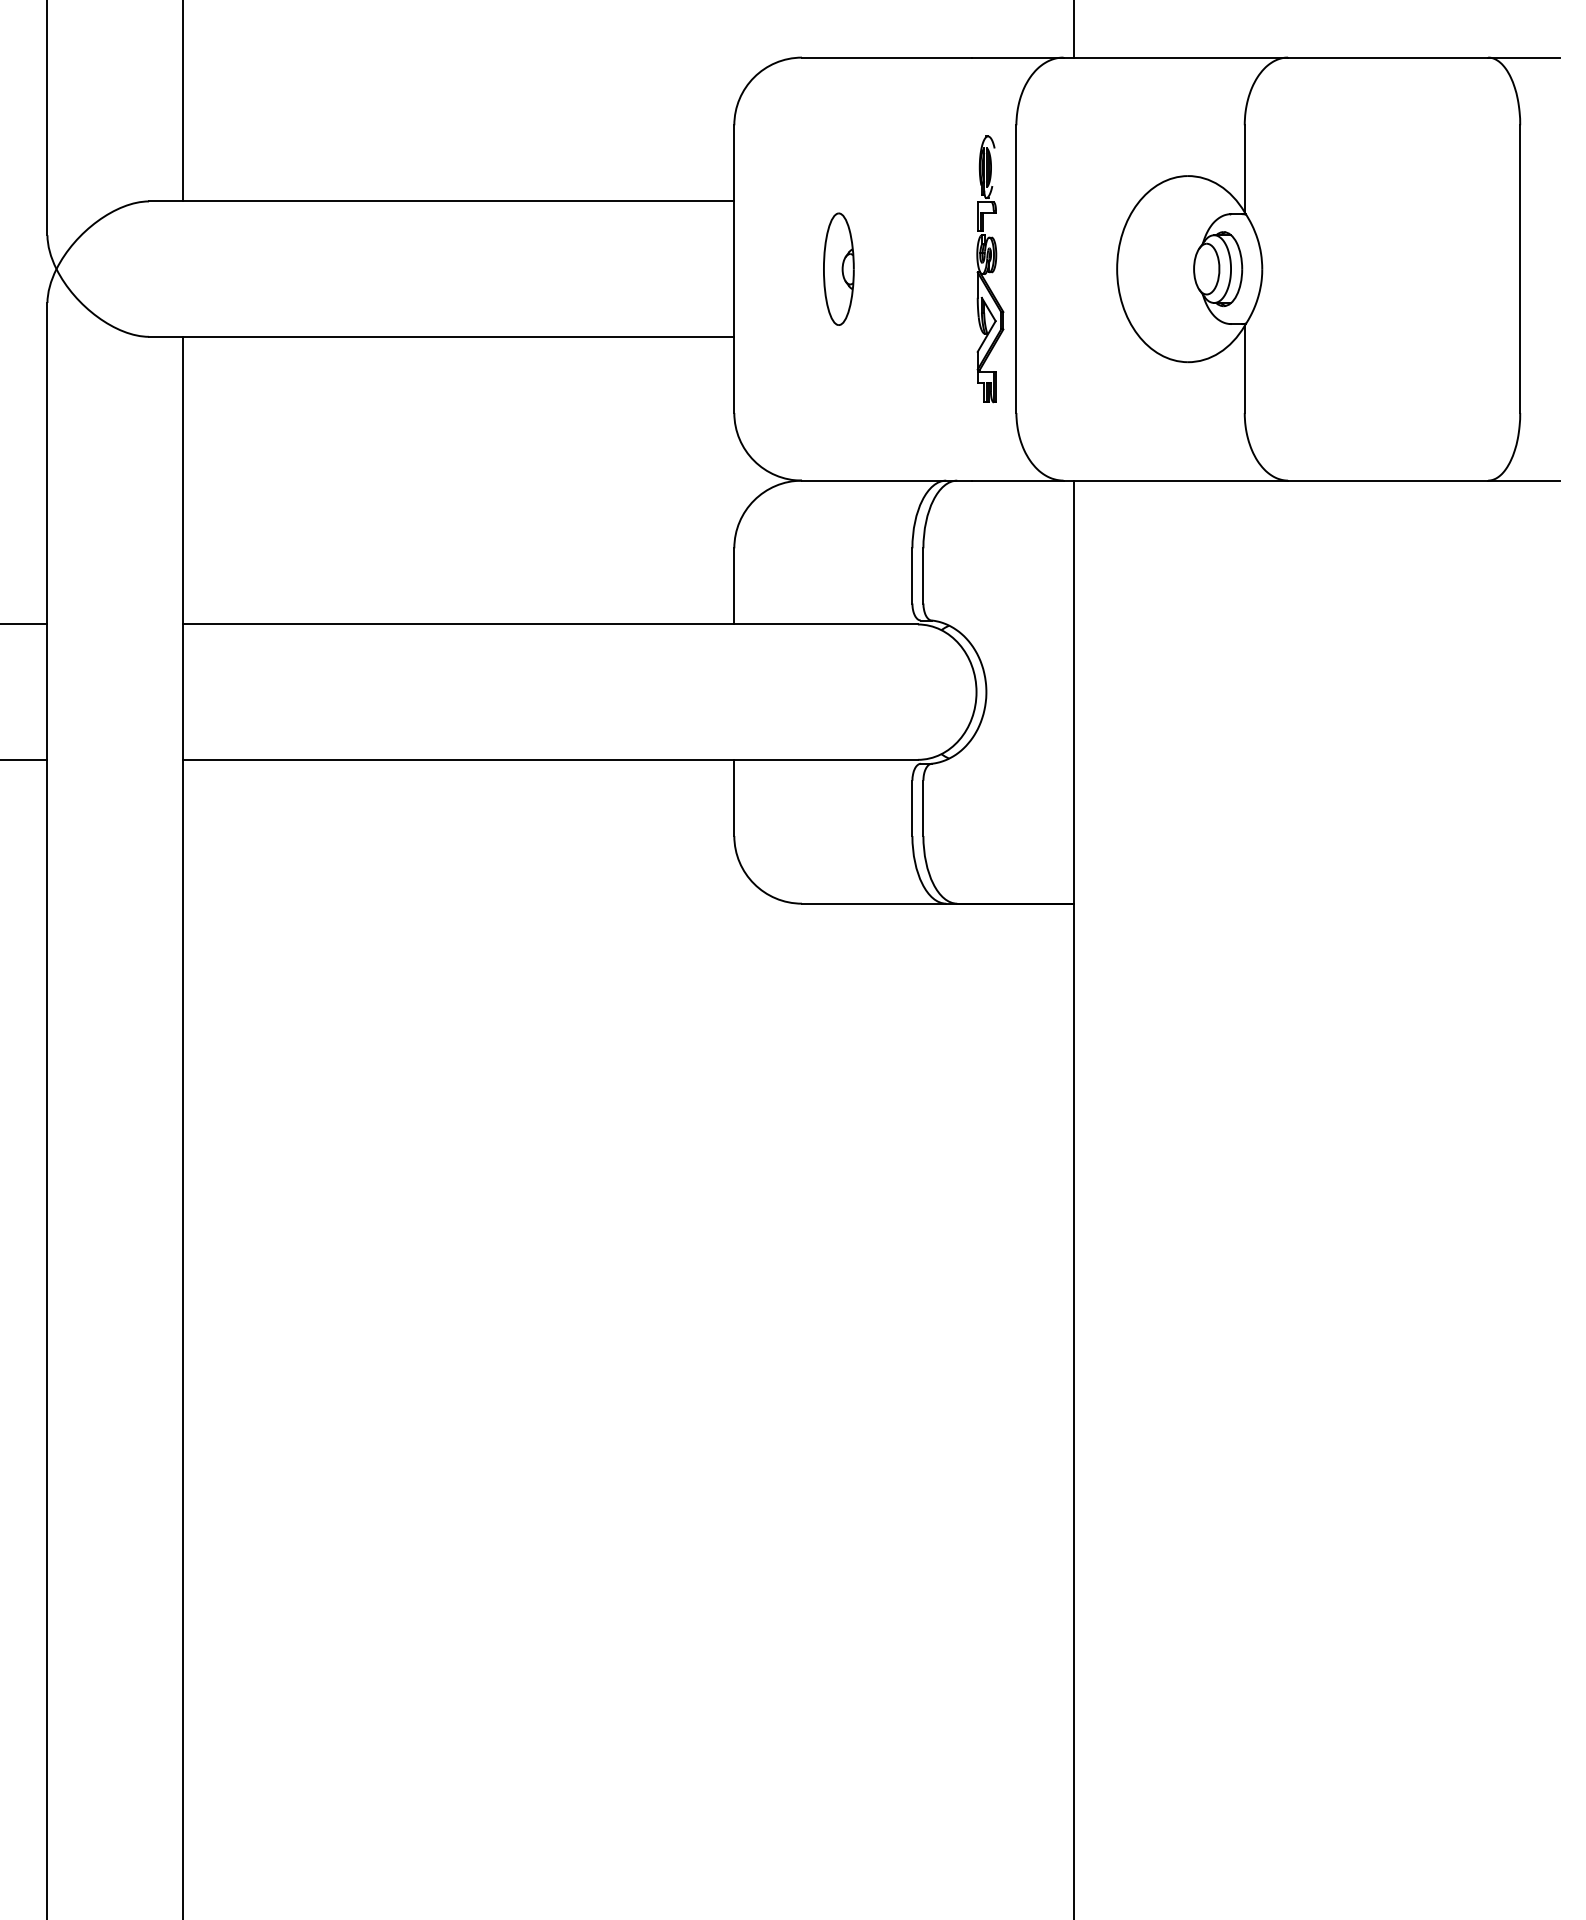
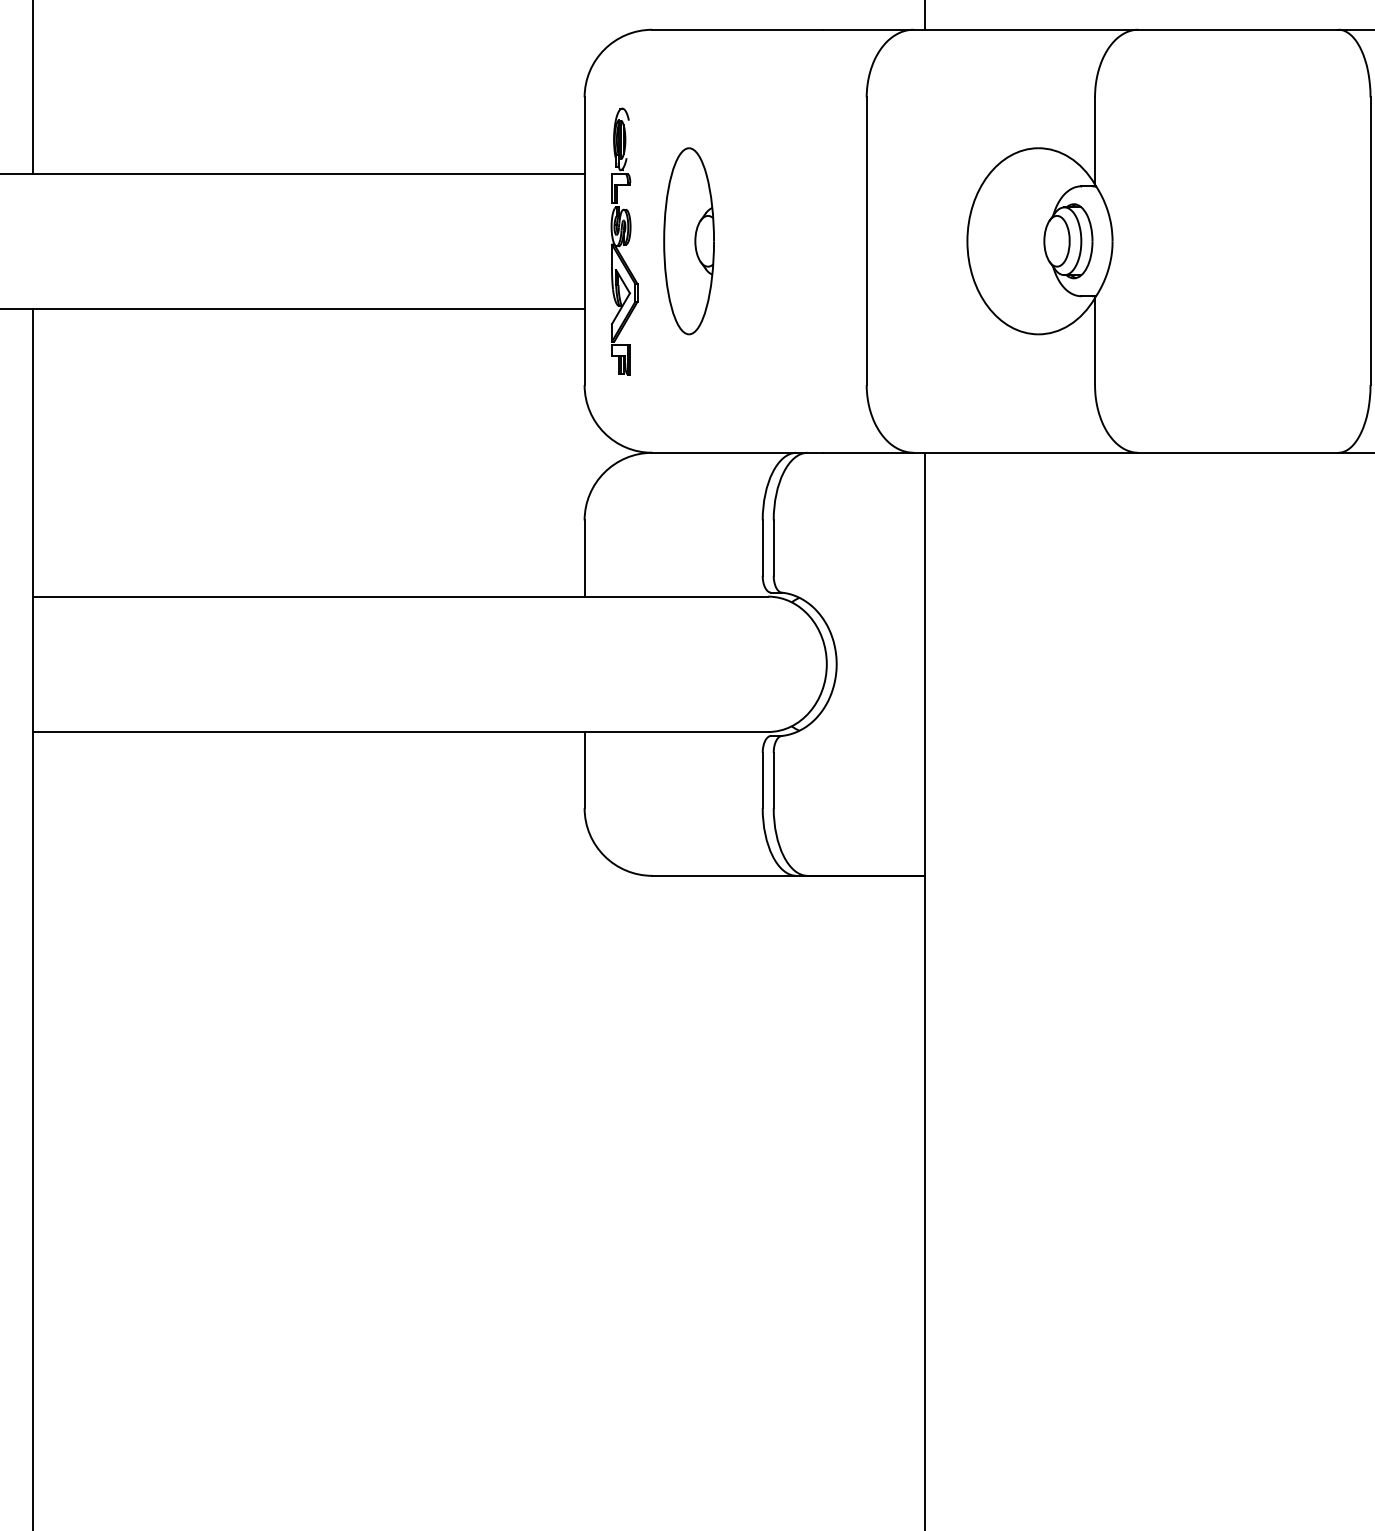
part: (838, 269) -> (688, 241), size x1.67
part: (990, 269) -> (624, 241), moved

